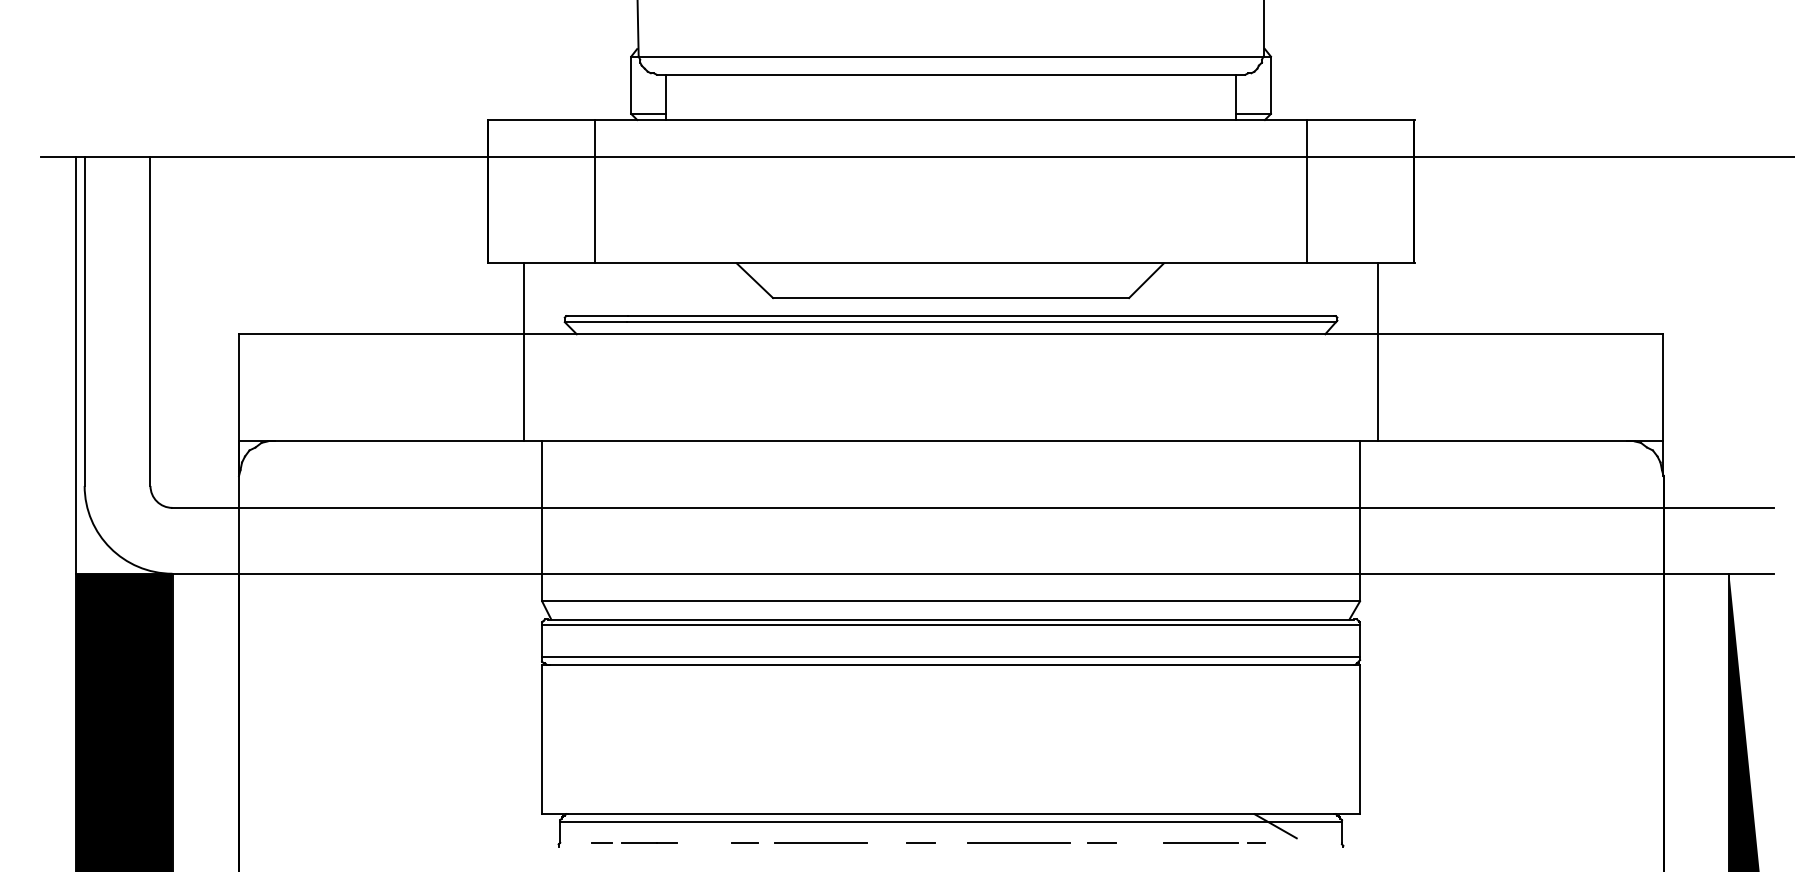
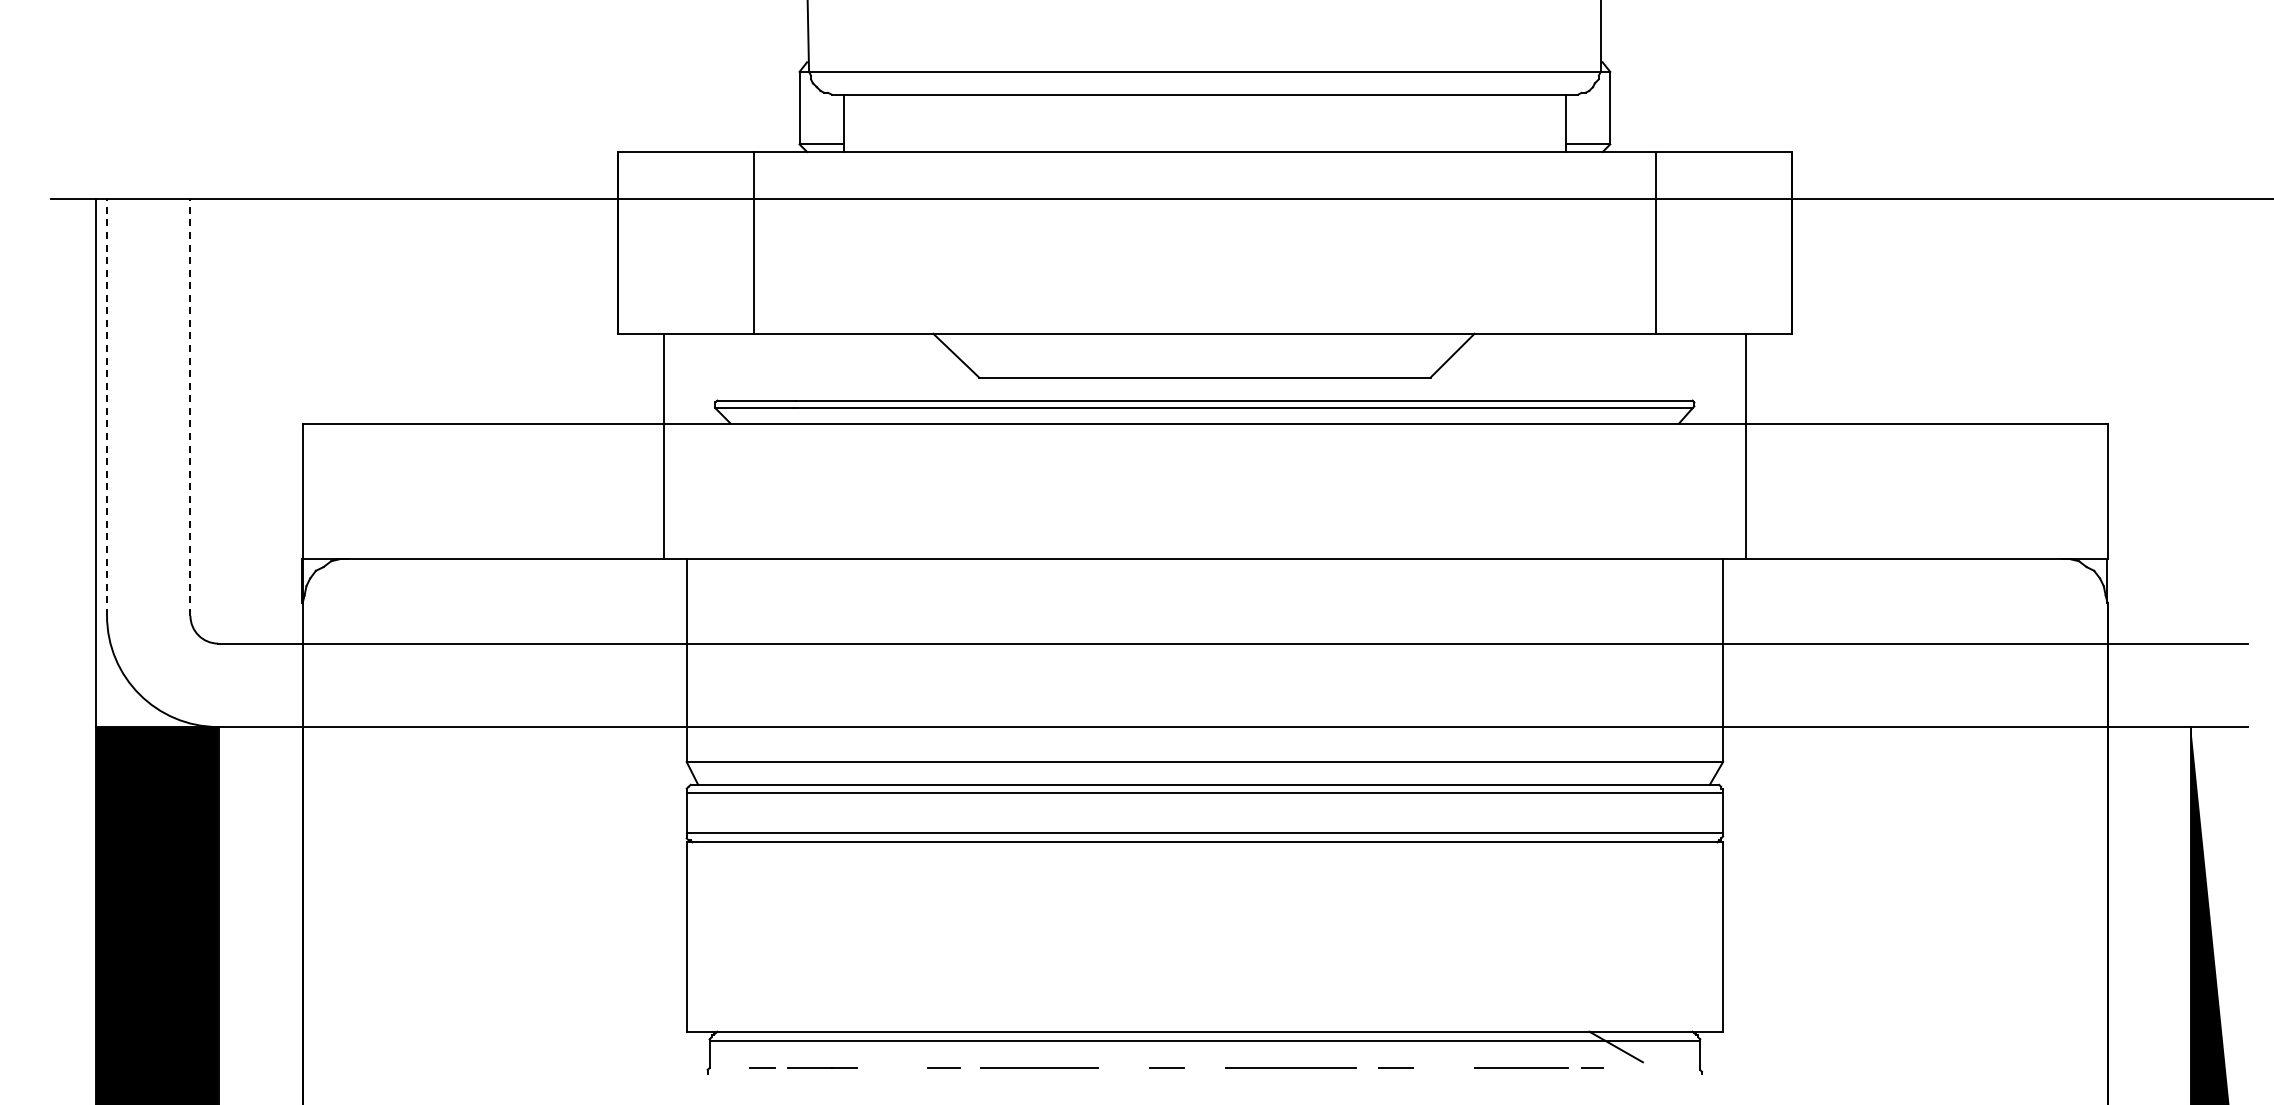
line: (85, 321) -> (107, 407), solid -> dashed
line: (150, 321) -> (190, 407), solid -> dashed

